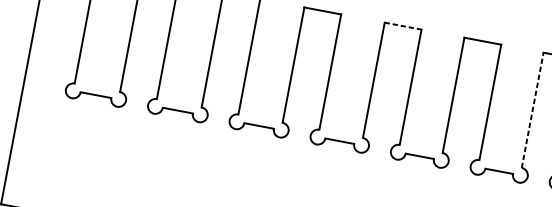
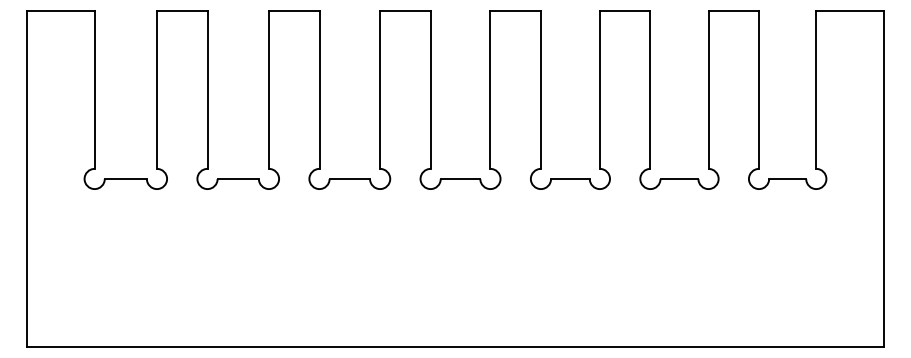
line: (403, 26) -> (516, 10), dashed -> solid
line: (532, 110) -> (708, 89), dashed -> solid

